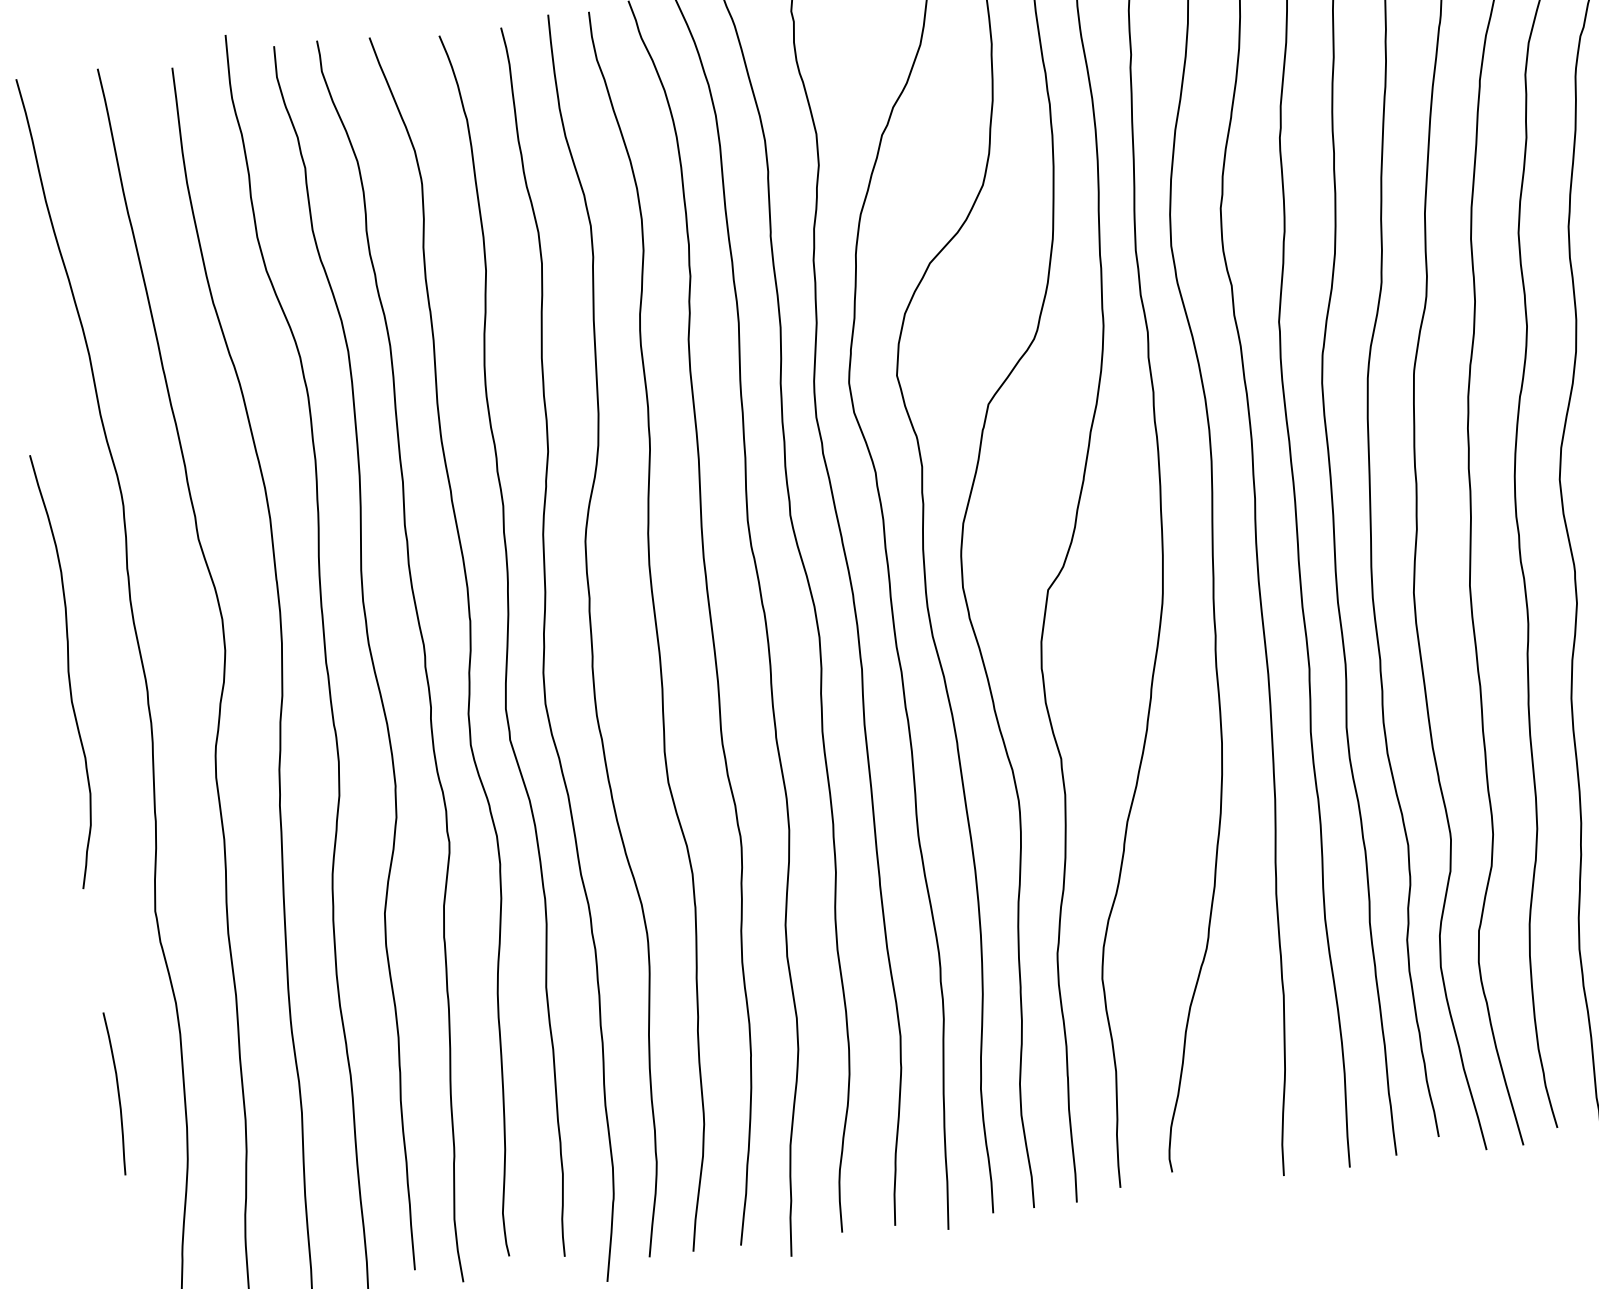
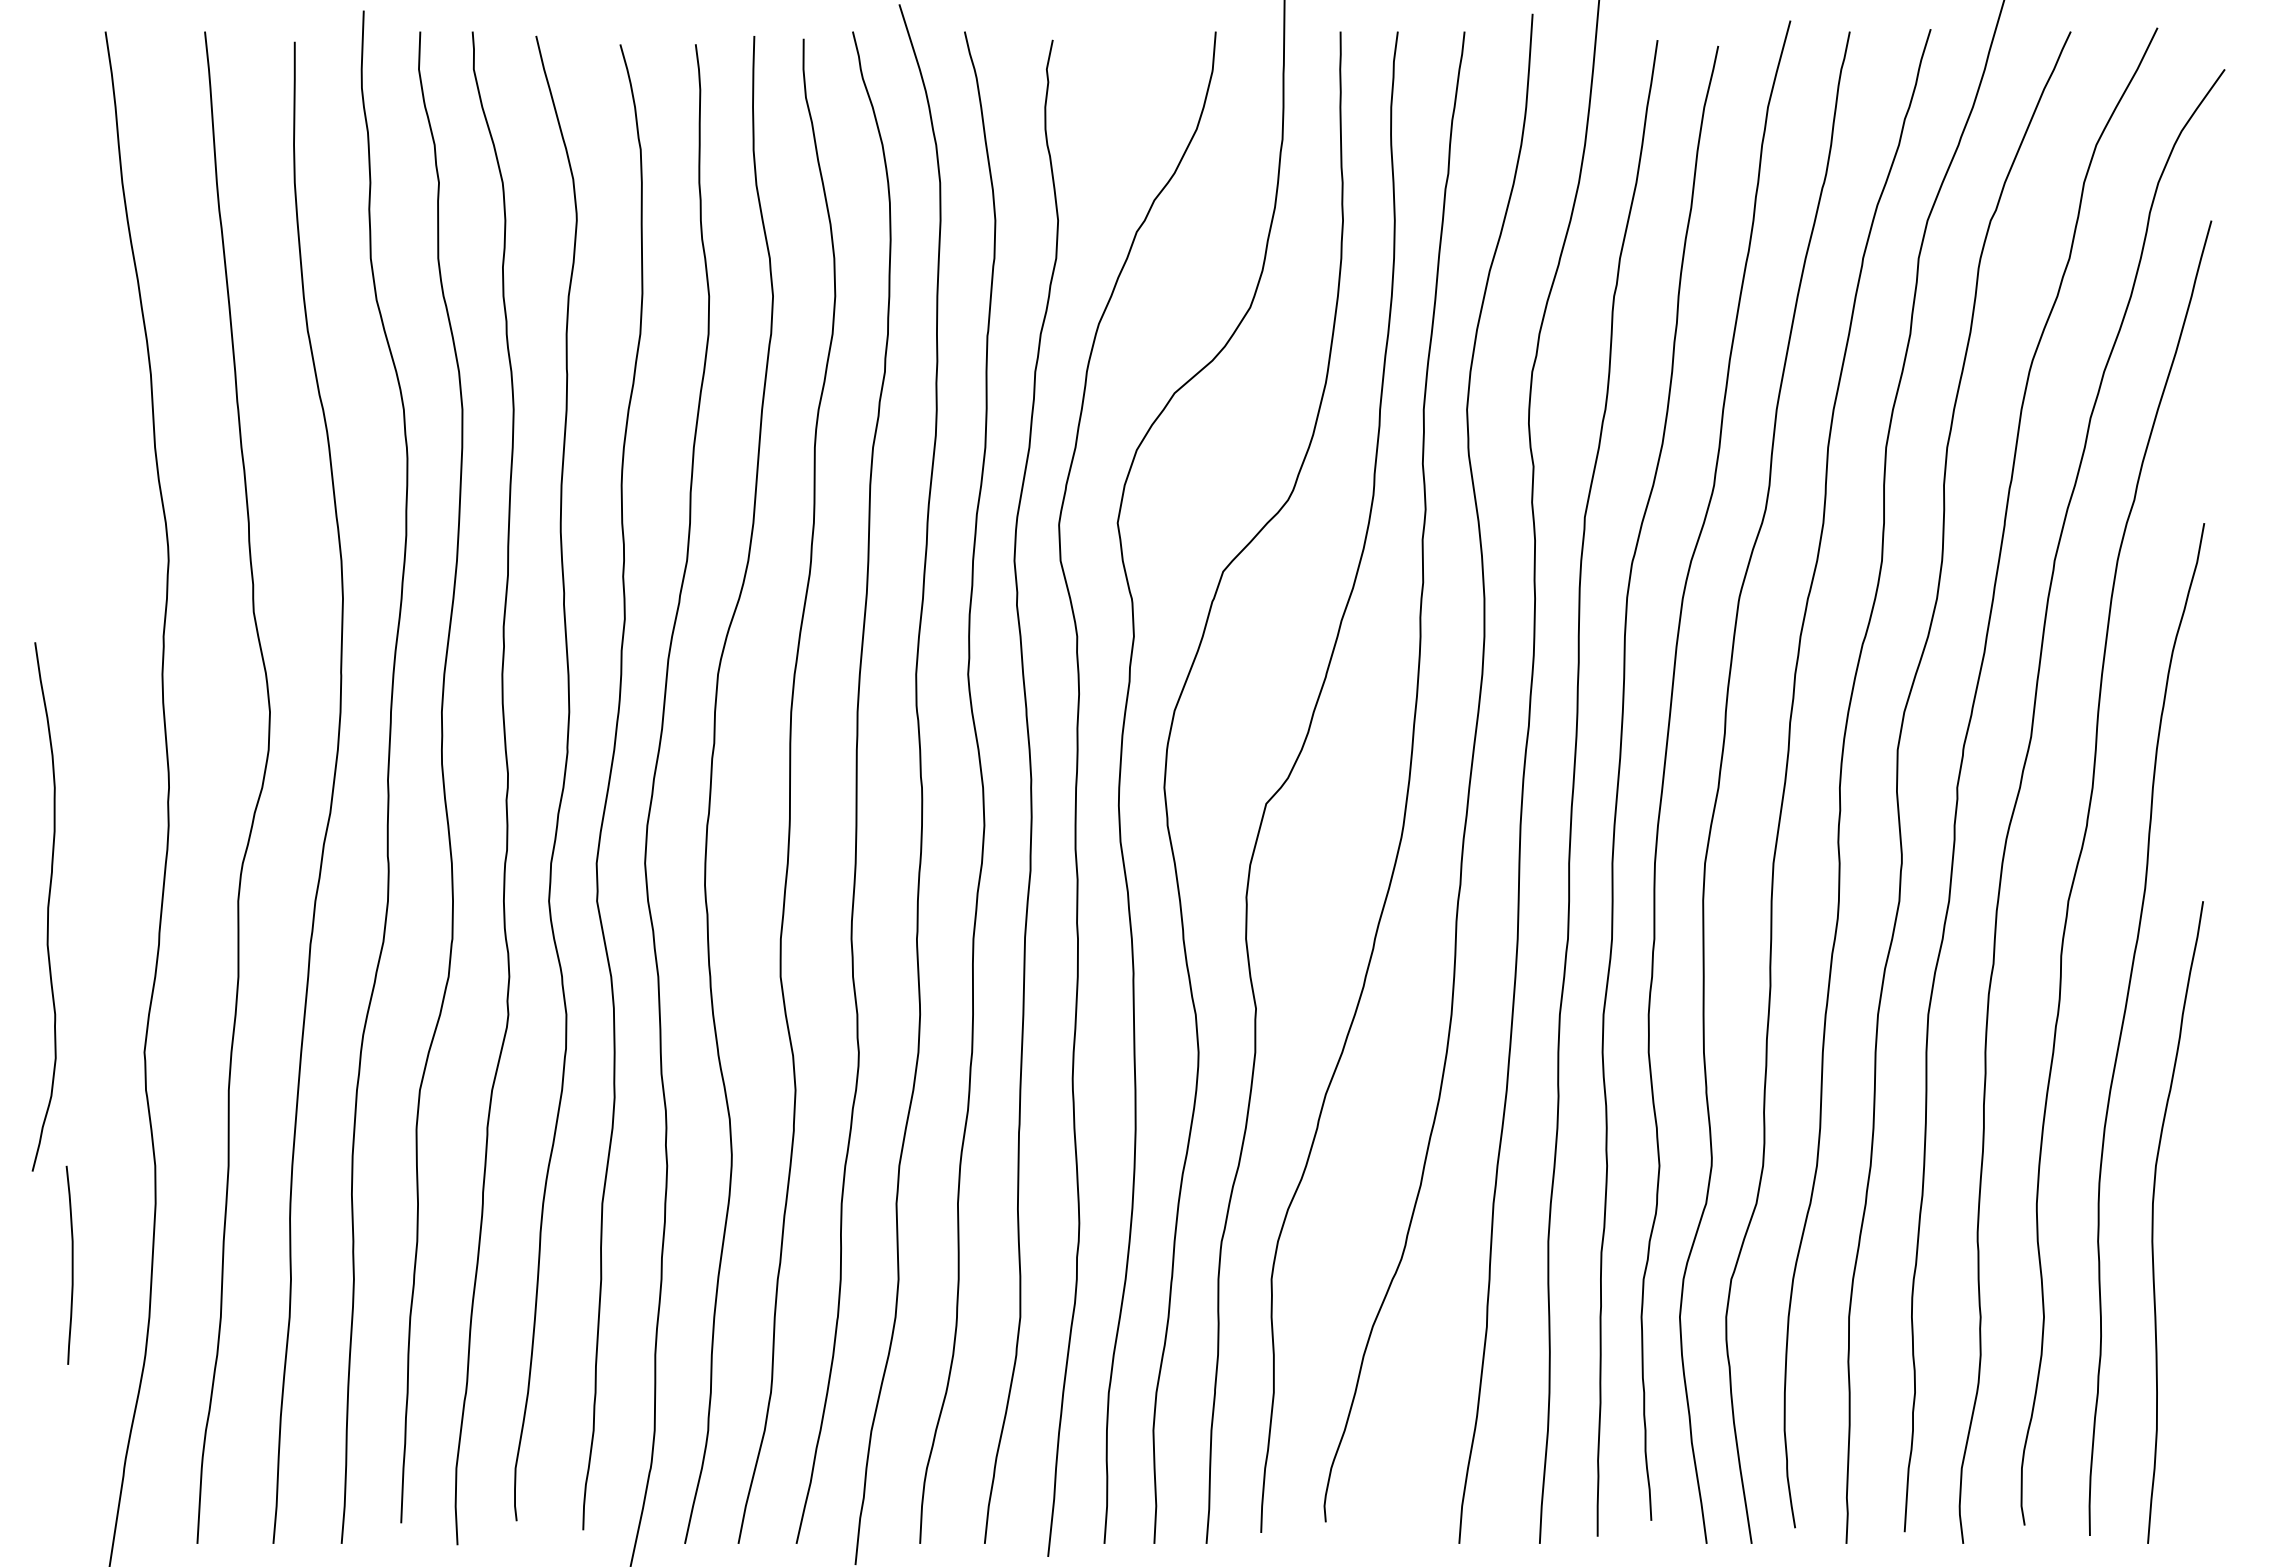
curve: (67, 670) -> (47, 906), moved

